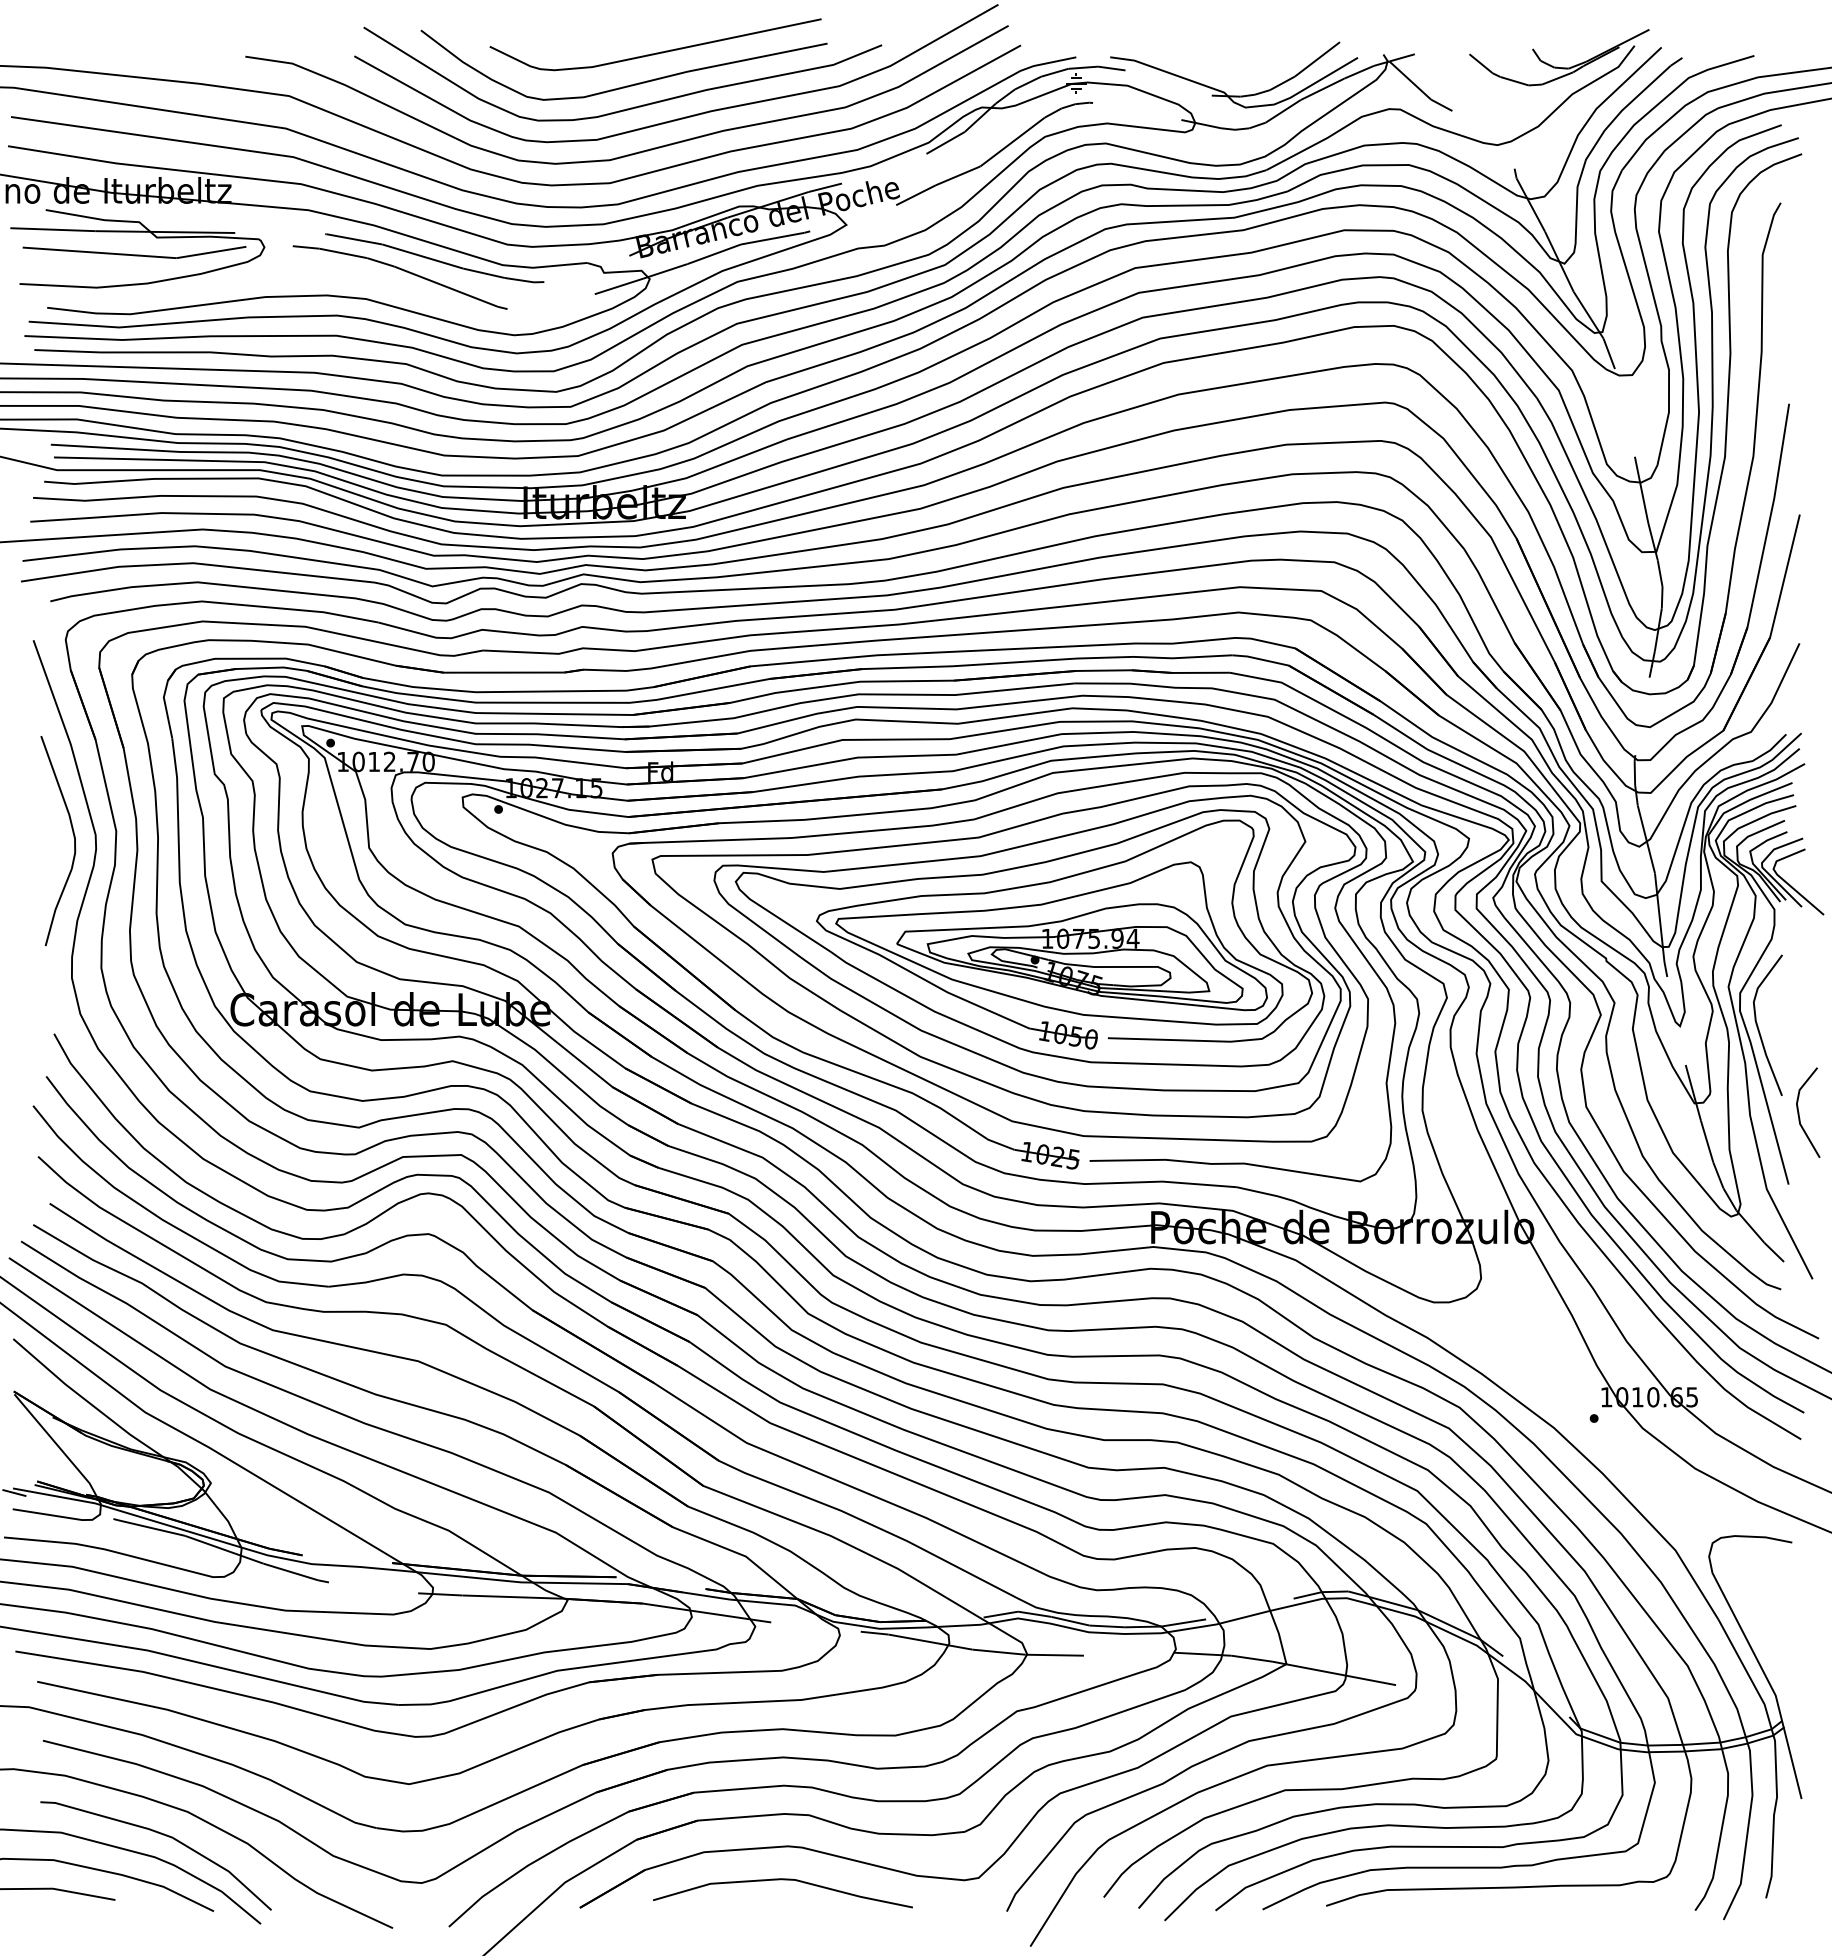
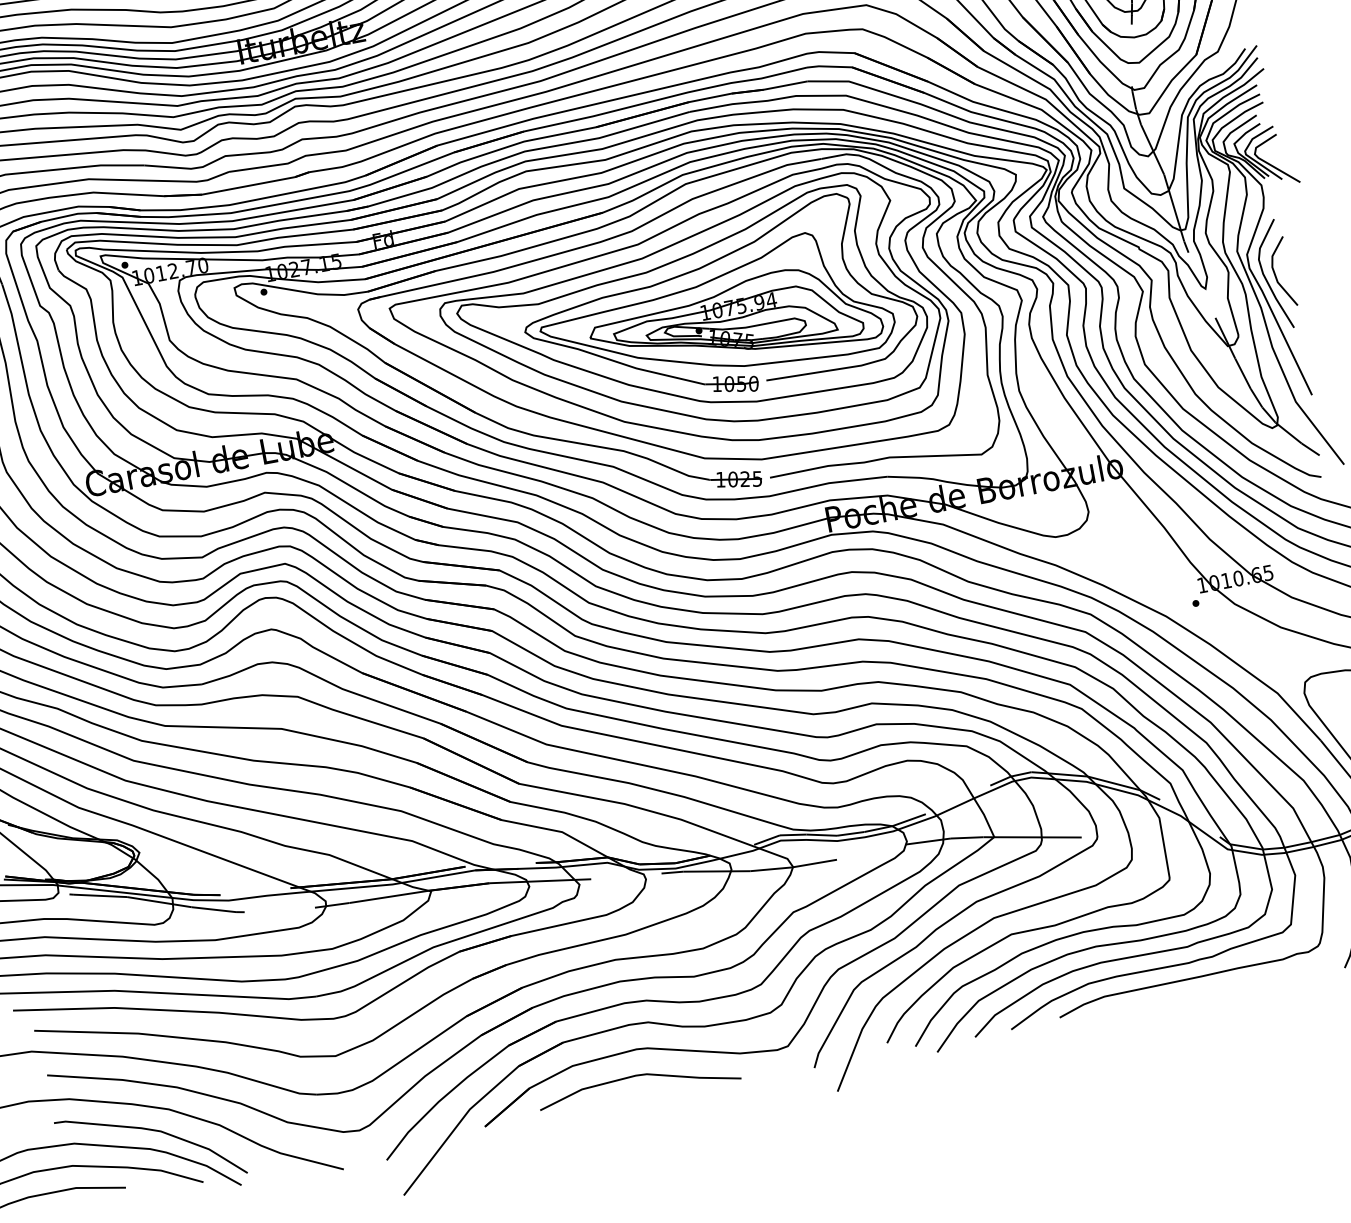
line: (1799, 1112) -> (1275, 273), moved

